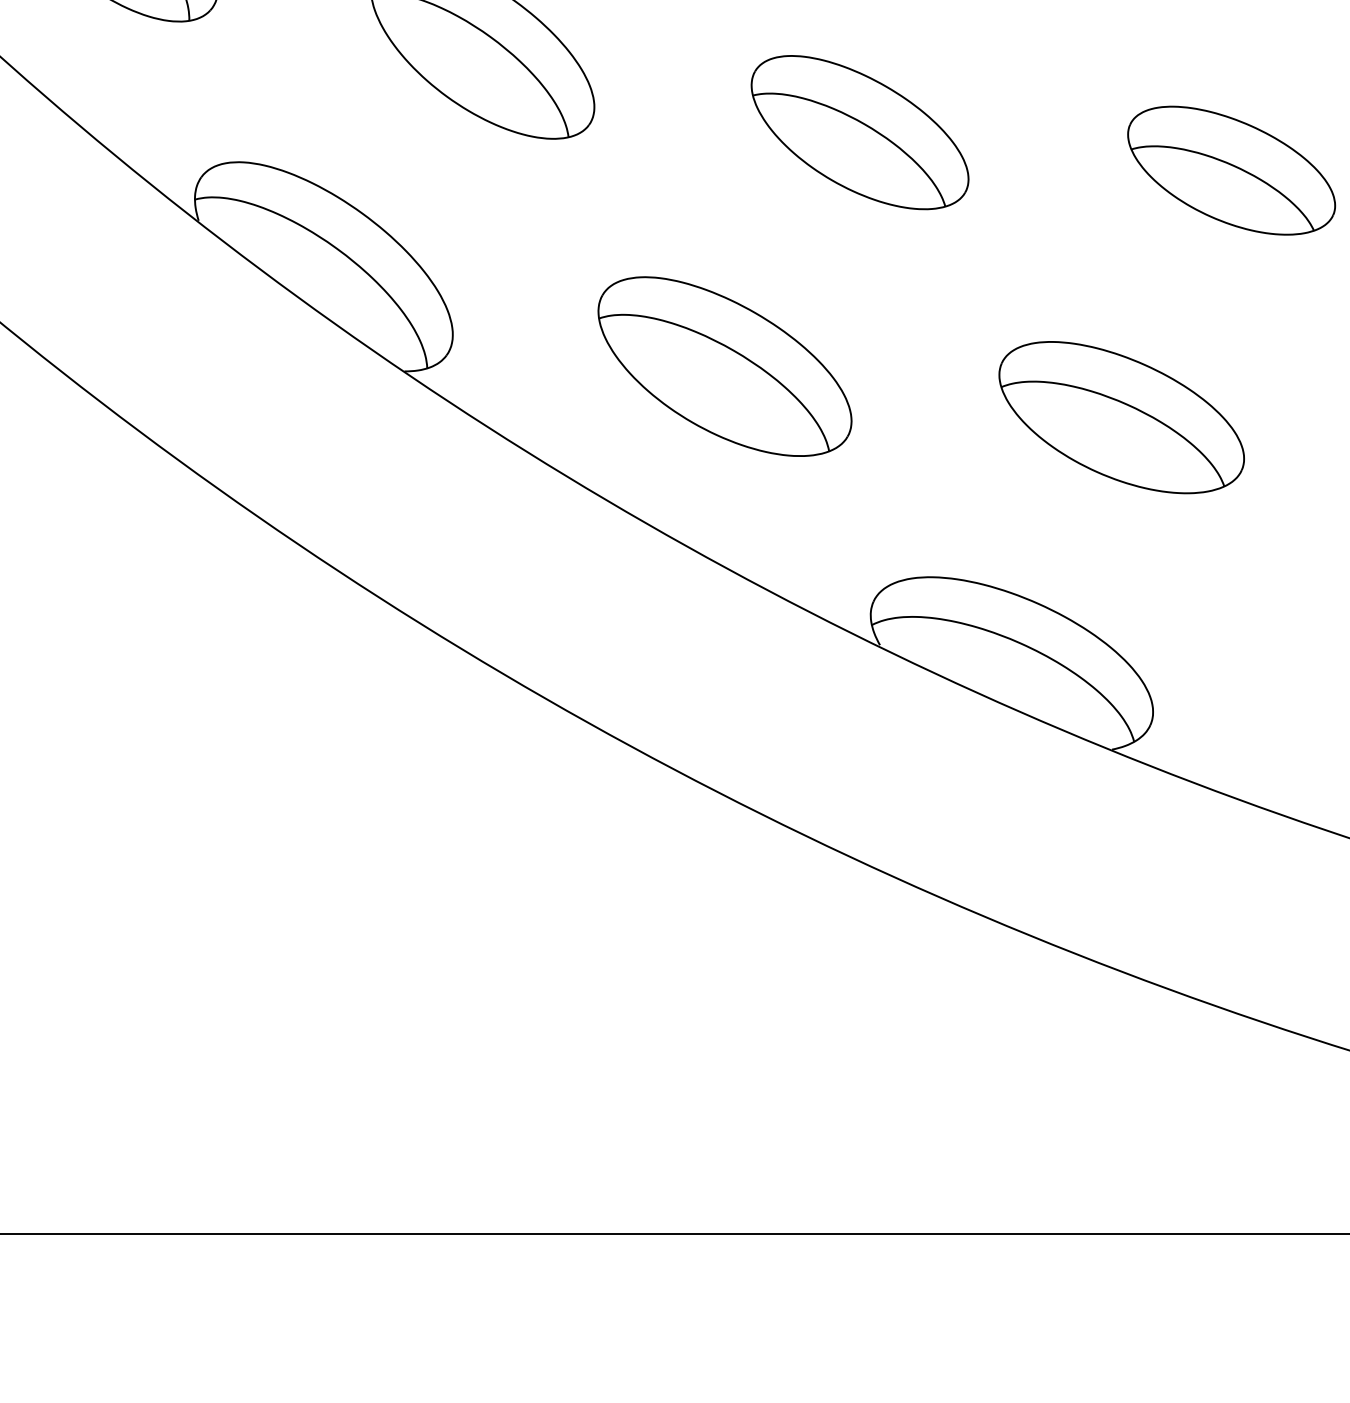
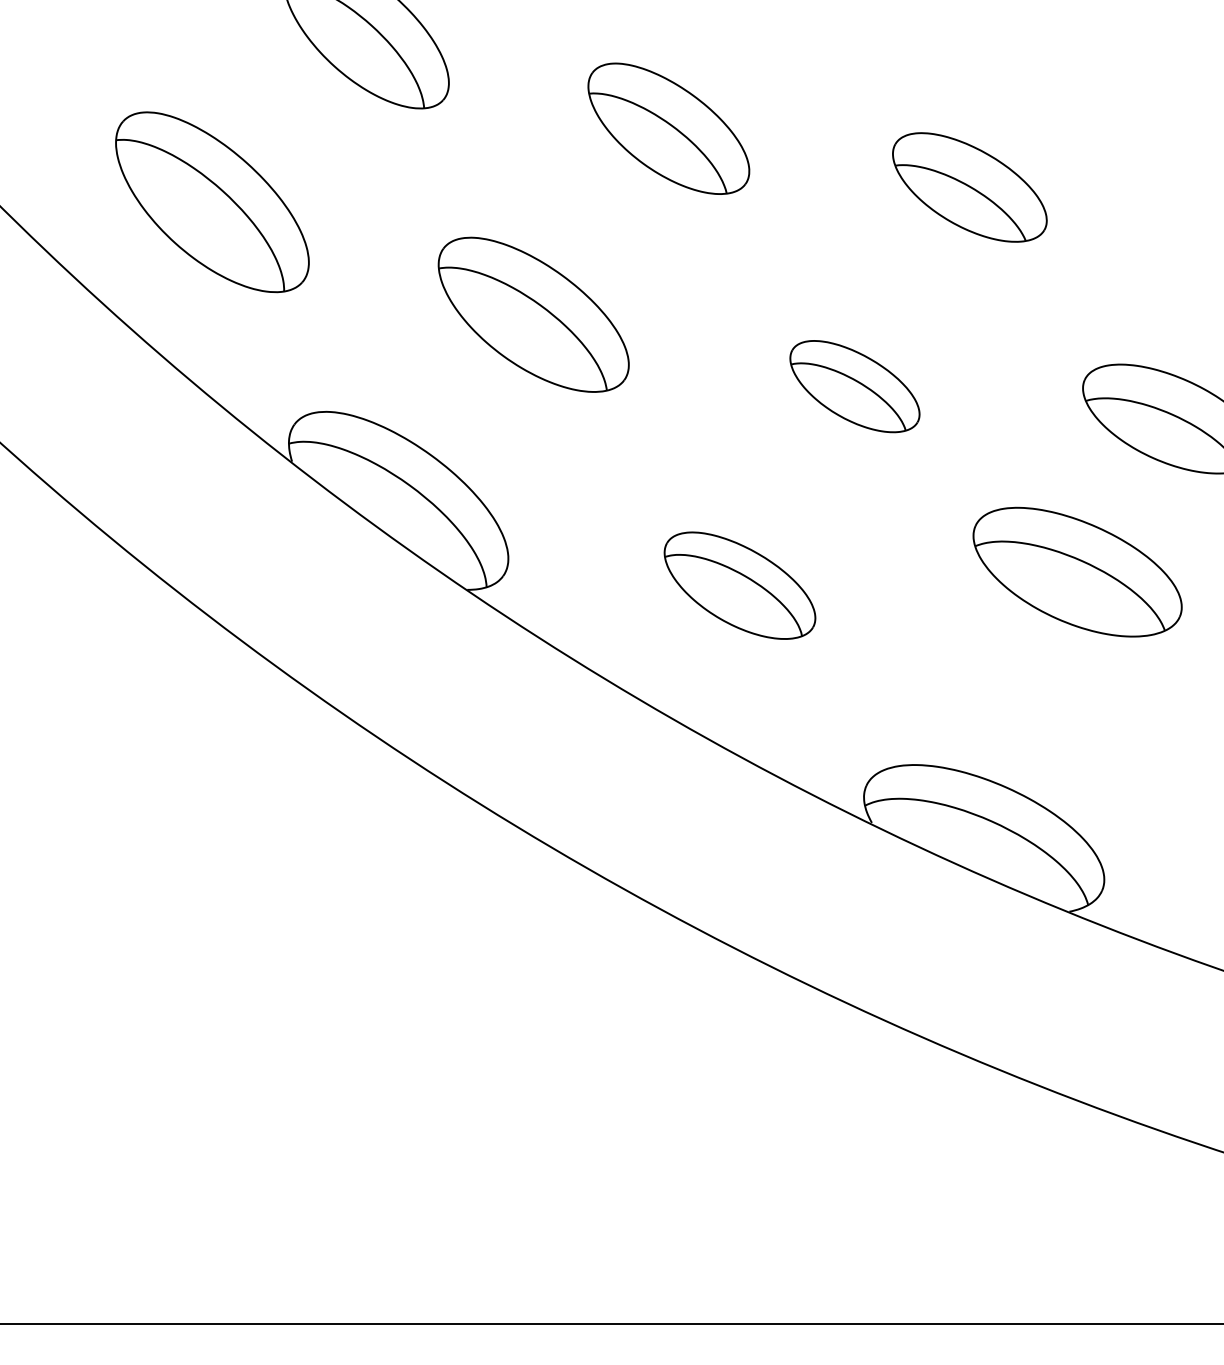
part: (859, 132) -> (854, 386), size x0.7
part: (724, 366) -> (739, 585), size x0.7
part: (1121, 416) -> (1077, 571), moved

